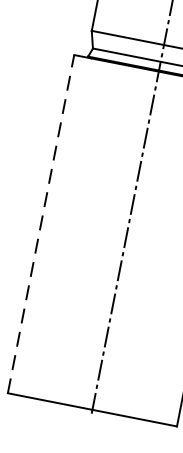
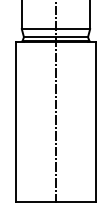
line: (42, 223) -> (16, 121), dashed -> solid

